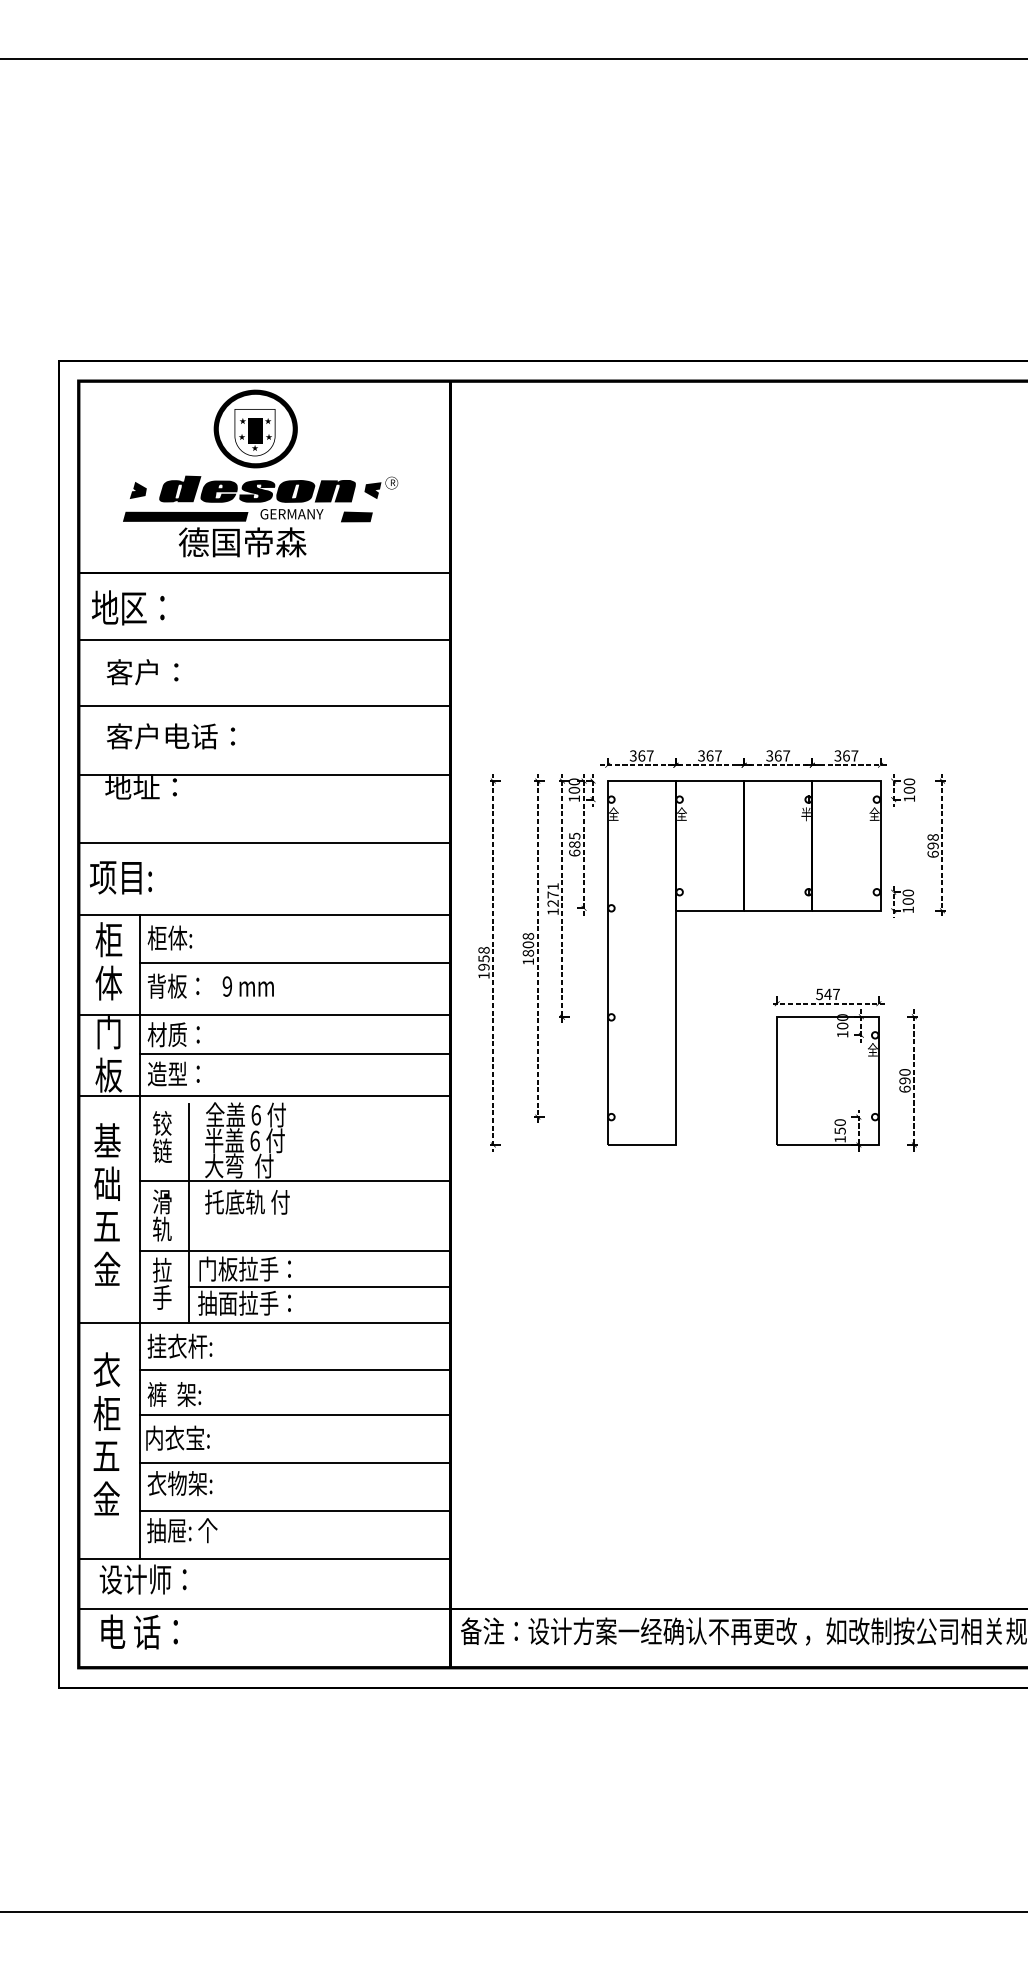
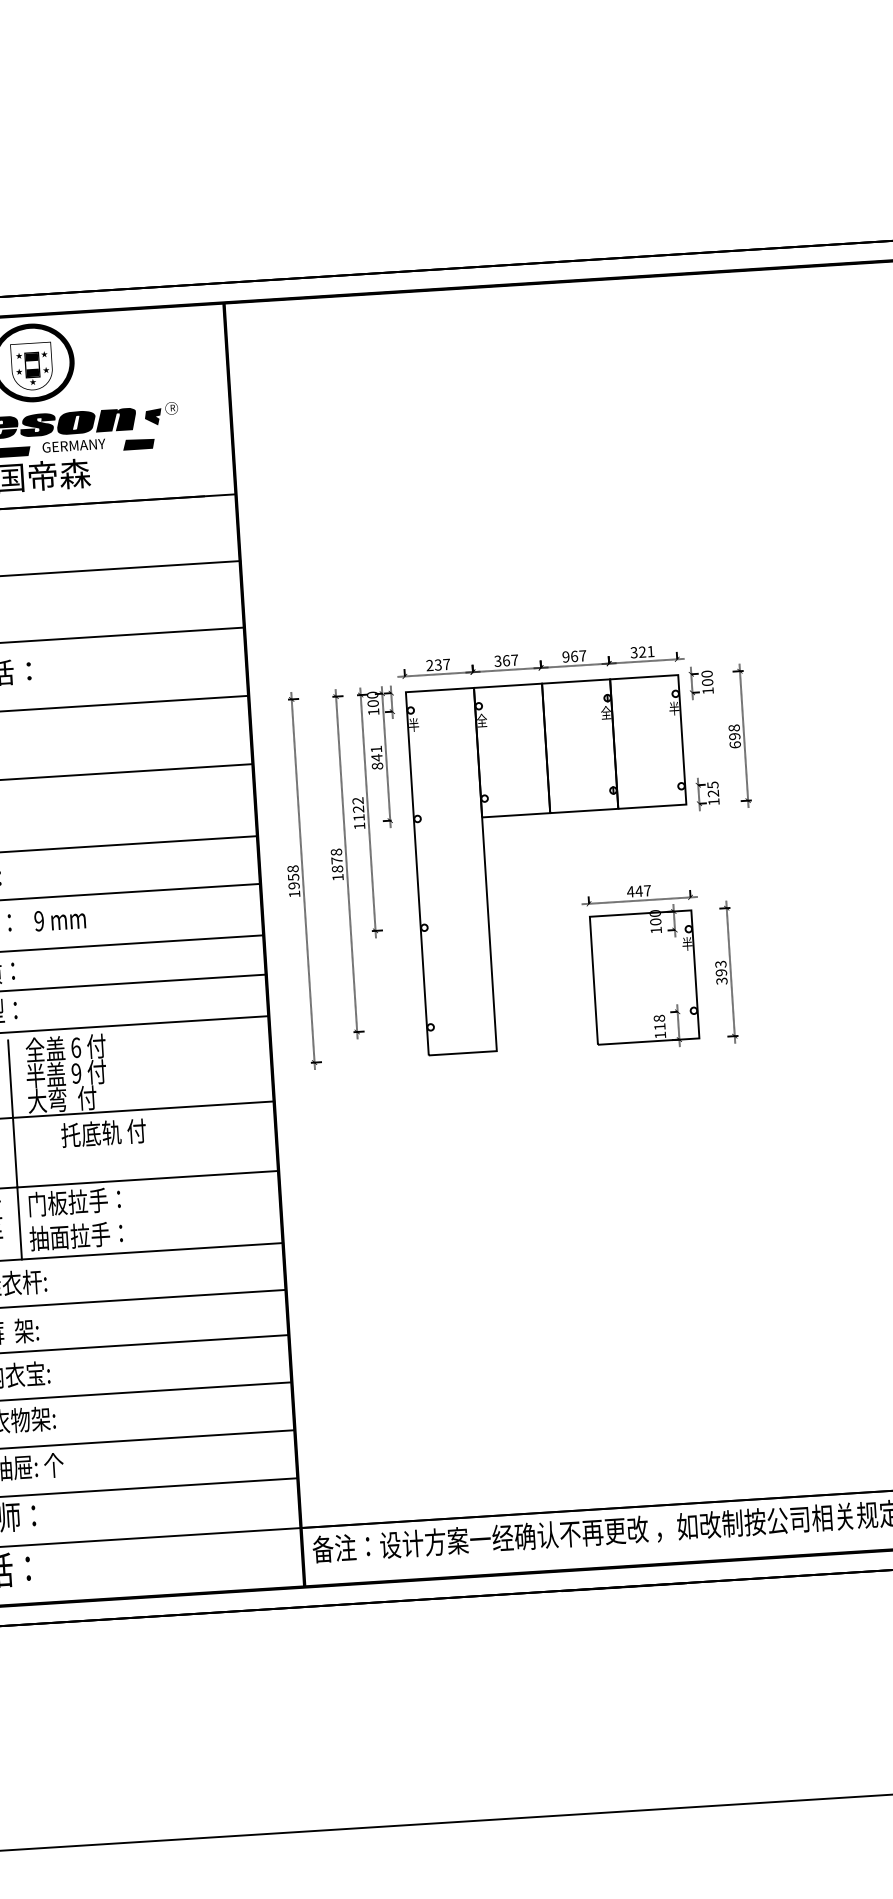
fill: (255, 431) -> (32, 365), removed
text: (637, 755) -> (434, 664), 367 -> 237
text: (769, 755) -> (565, 656), 367 -> 967
text: (850, 755) -> (646, 651), 367 -> 321
text: (613, 814) -> (413, 725), 全 -> 半
text: (805, 814) -> (605, 713), 半 -> 全
text: (874, 814) -> (674, 708), 全 -> 半
text: (574, 844) -> (376, 757), 685 -> 841
text: (552, 894) -> (357, 808), 1271 -> 1122
text: (908, 896) -> (713, 788), 100 -> 125
text: (528, 944) -> (337, 860), 1808 -> 1878
text: (819, 994) -> (630, 891), 547 -> 447
text: (872, 1049) -> (687, 943), 全 -> 半
text: (904, 1080) -> (720, 972), 690 -> 393
text: (839, 1126) -> (658, 1022), 150 -> 118
text: (254, 1140) -> (75, 1073), 6 -> 9
text: (247, 1201) -> (103, 1132), moved
line: (319, 1287) -> (150, 1215), removed

